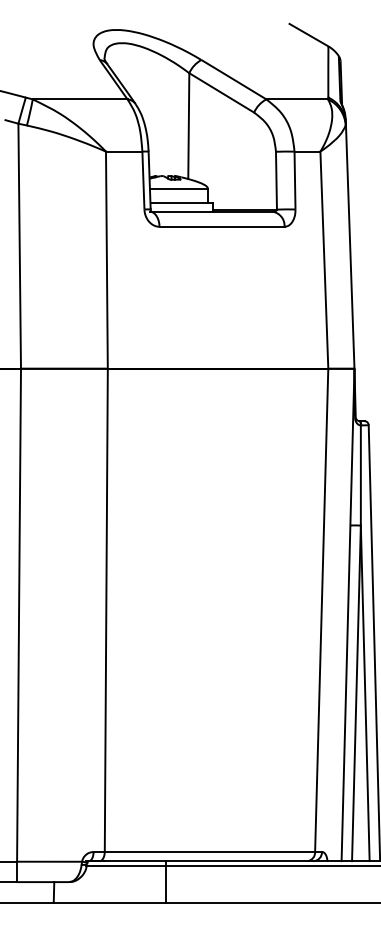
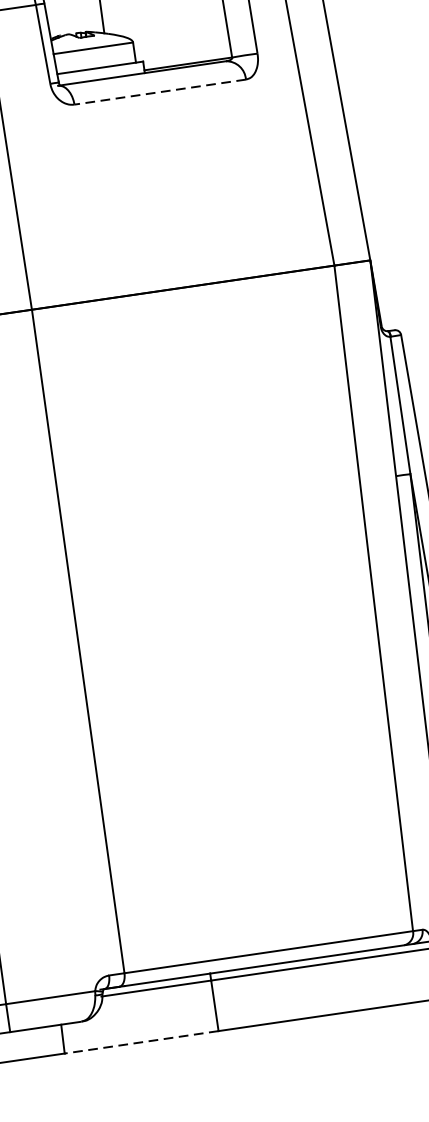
line: (221, 226) -> (159, 91), solid -> dashed
line: (109, 903) -> (141, 1042), solid -> dashed

